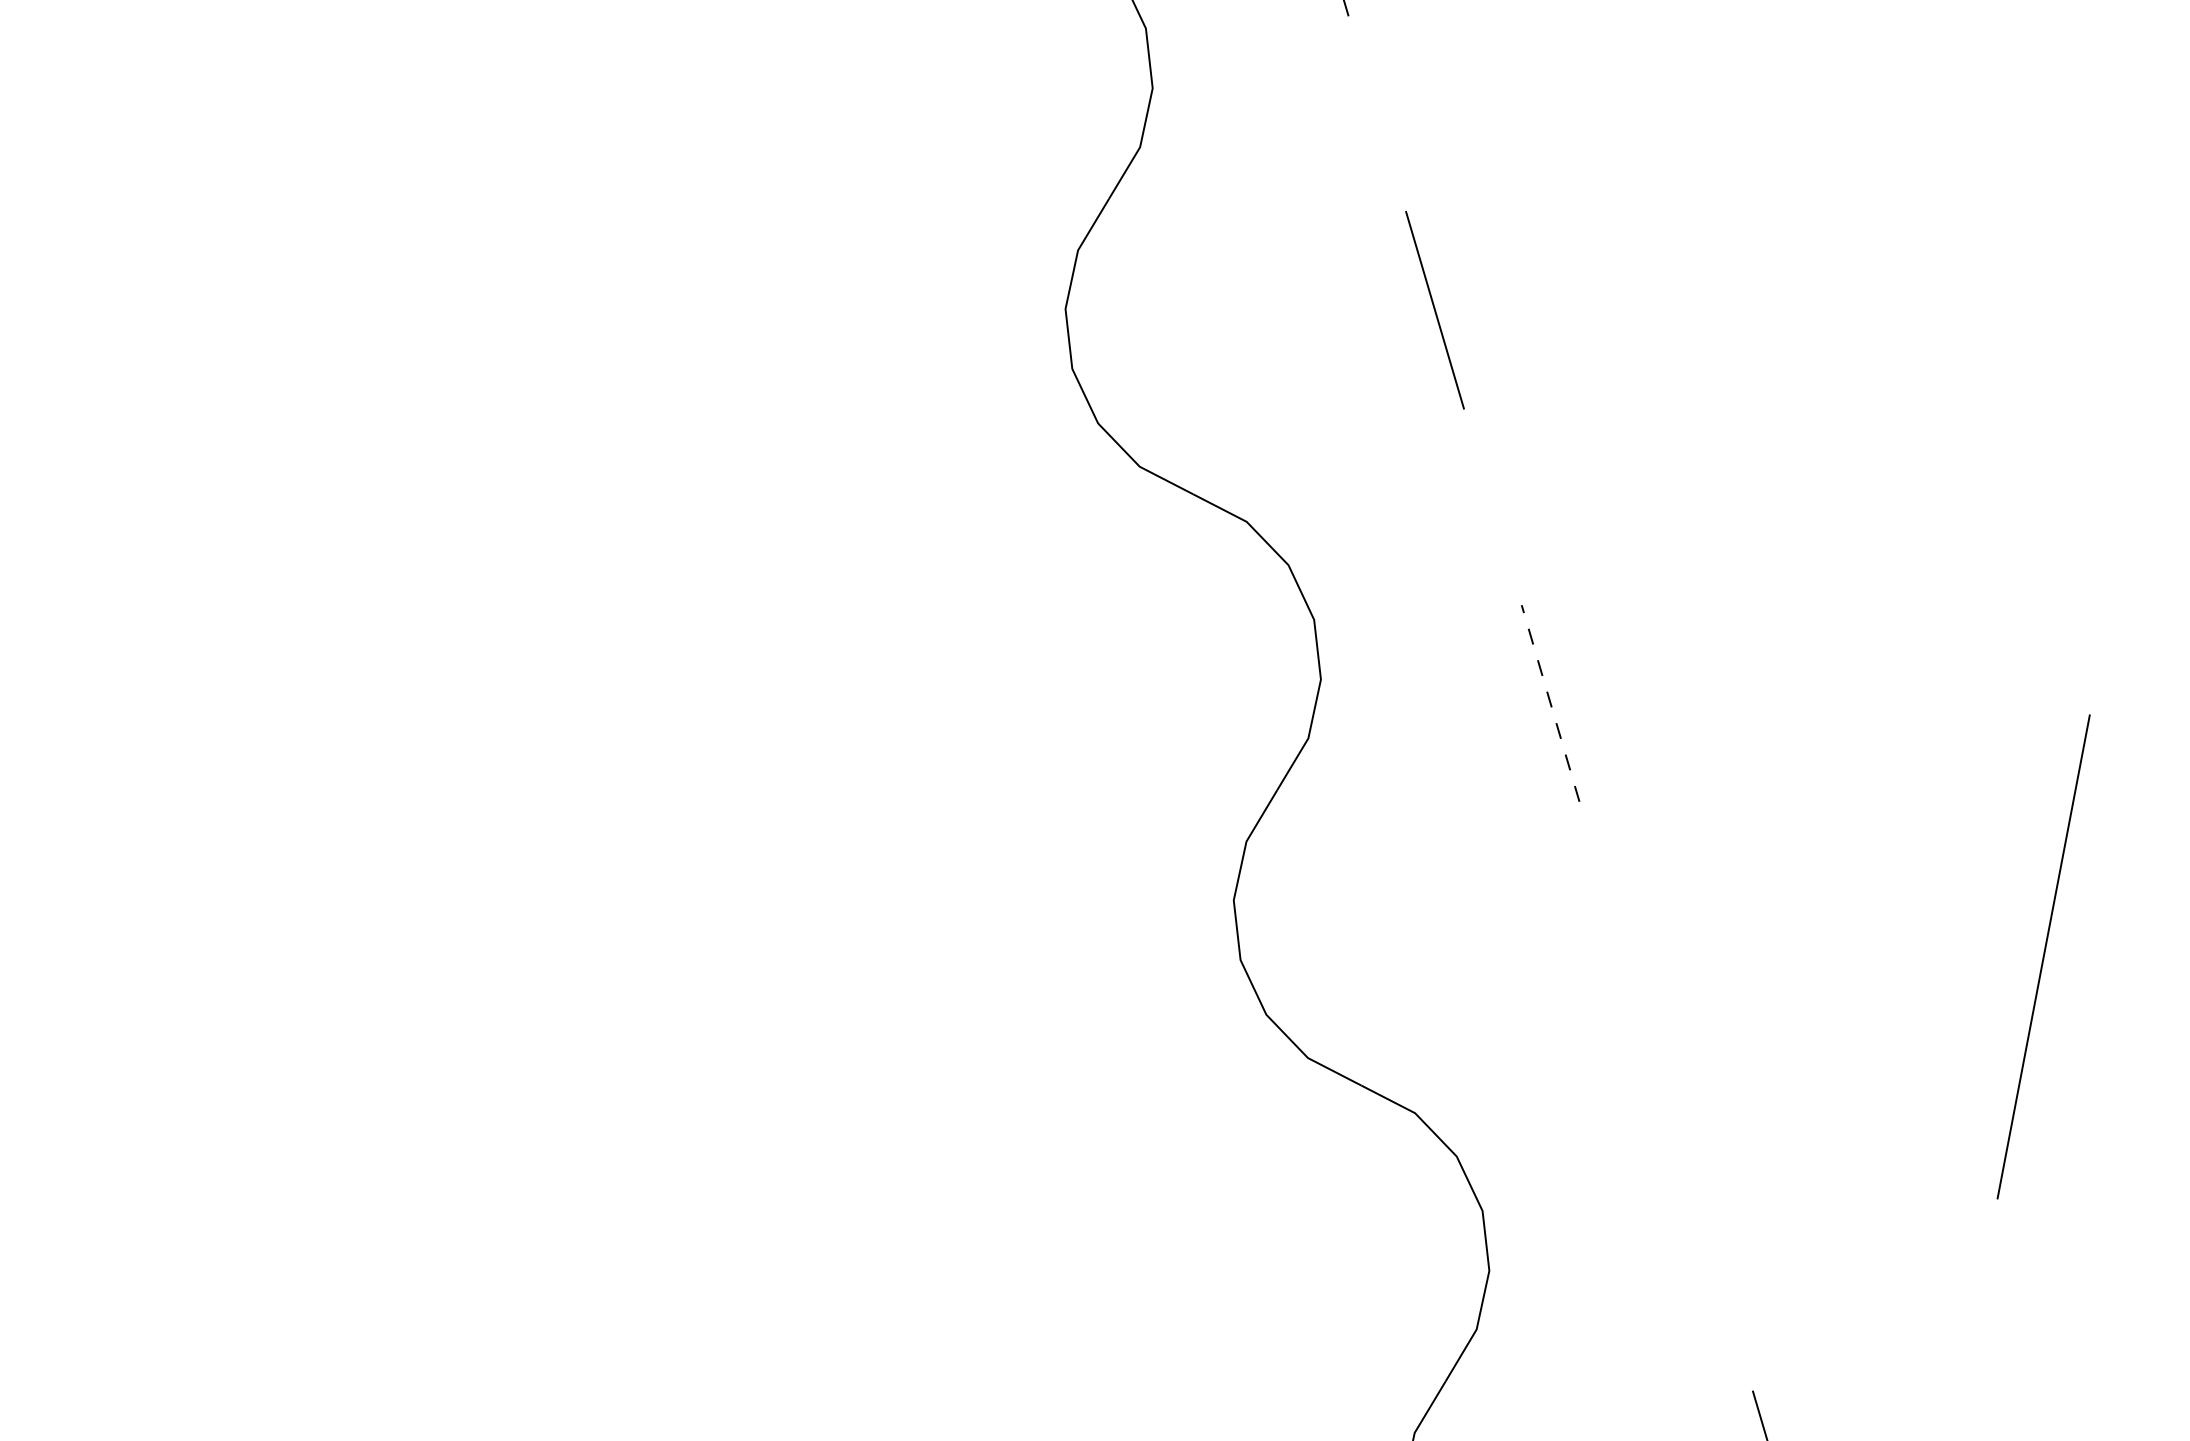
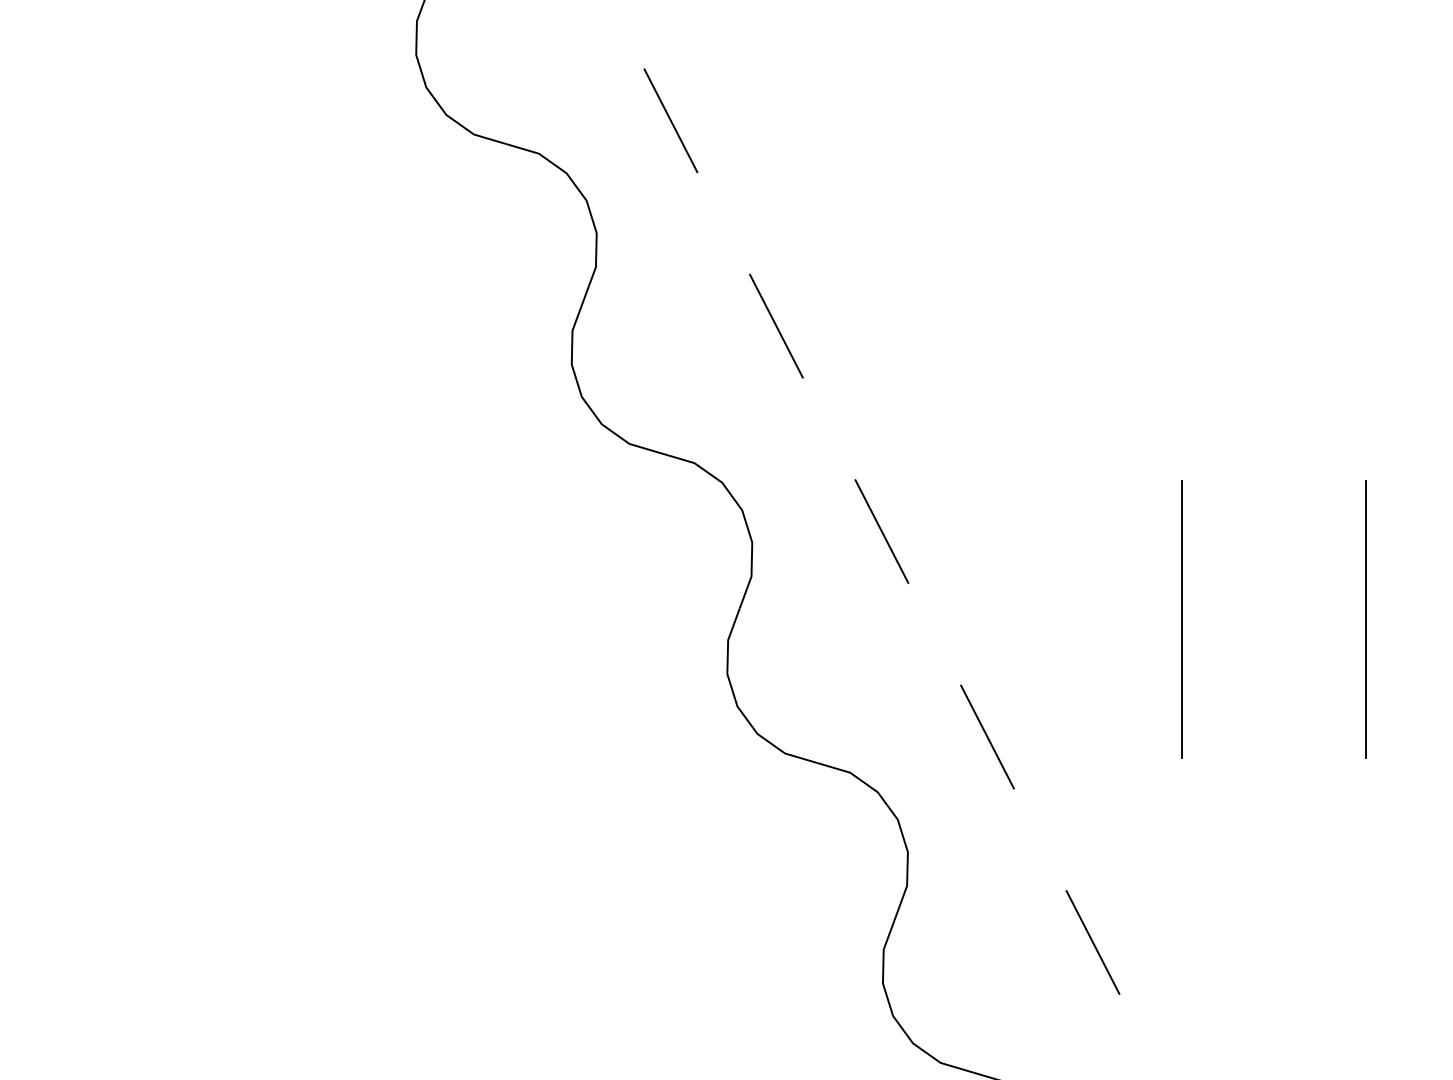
line: (1549, 703) -> (881, 531), dashed -> solid
line: (1666, 1095) -> (987, 736), added

